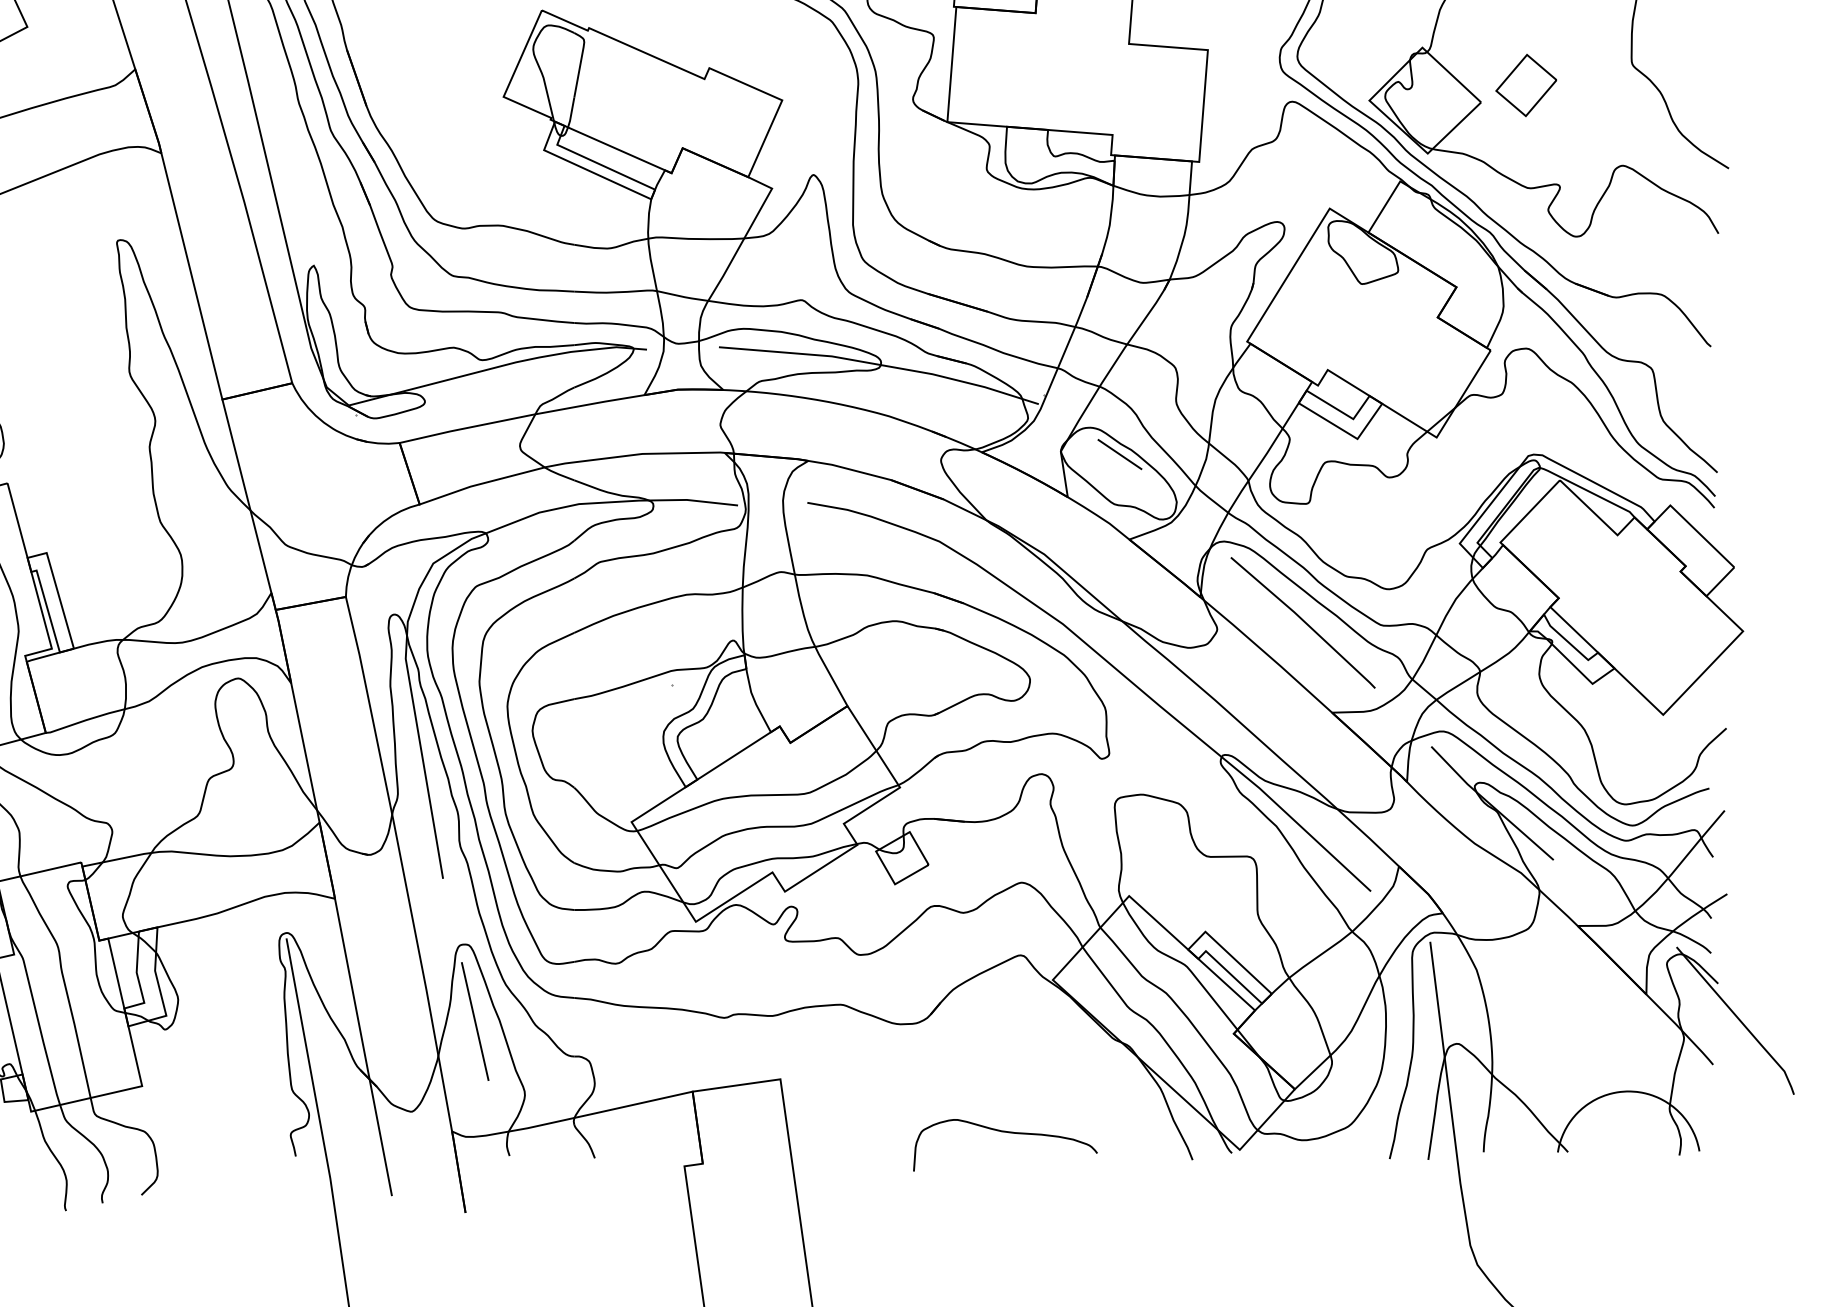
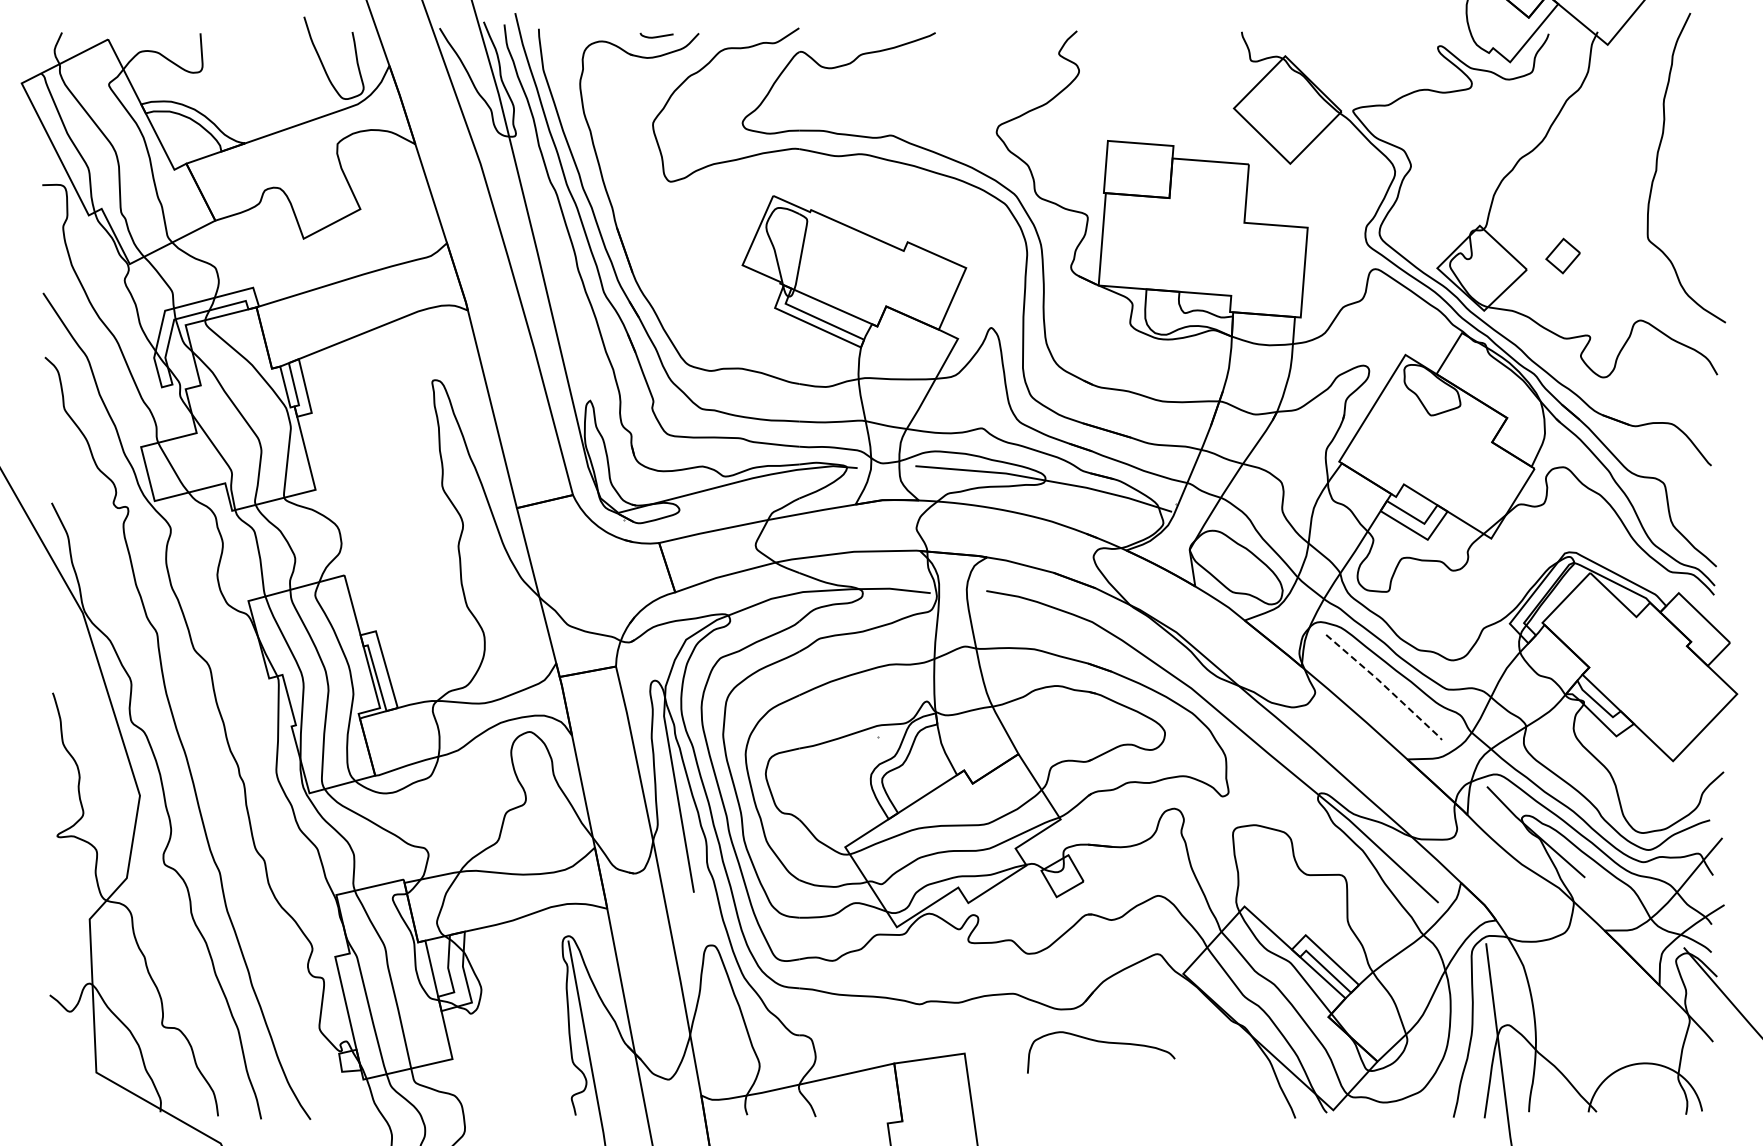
part: (1525, 84) -> (1562, 255), size x0.7
line: (1120, 453) -> (1237, 551), removed
line: (1304, 621) -> (1385, 686), solid -> dashed
line: (474, 1021) -> (719, 1007), removed
curve: (1010, 1133) -> (1105, 1043), moved

